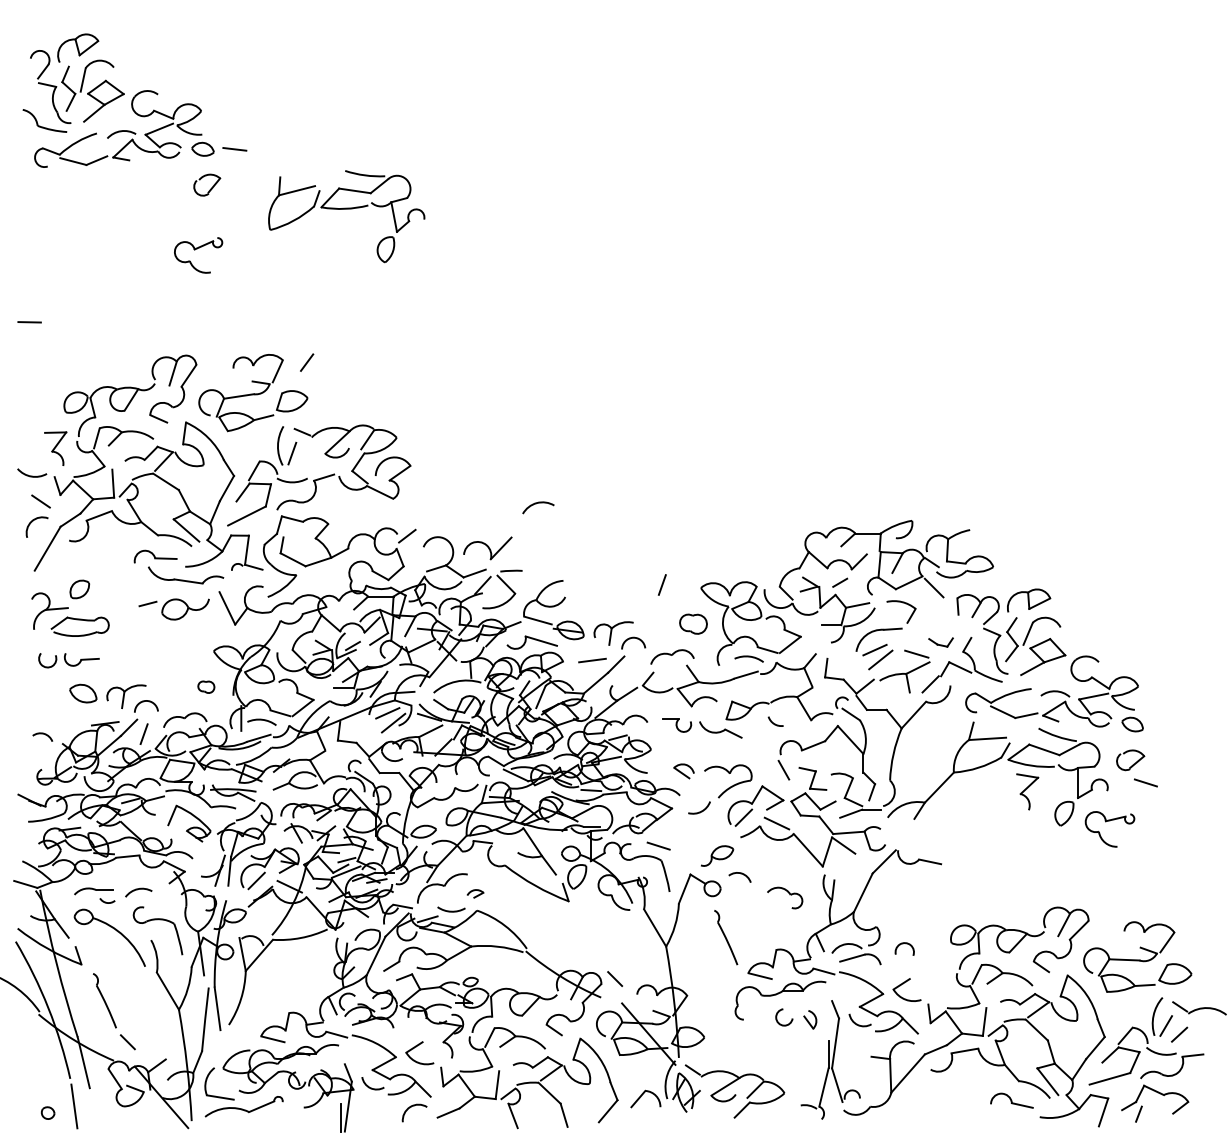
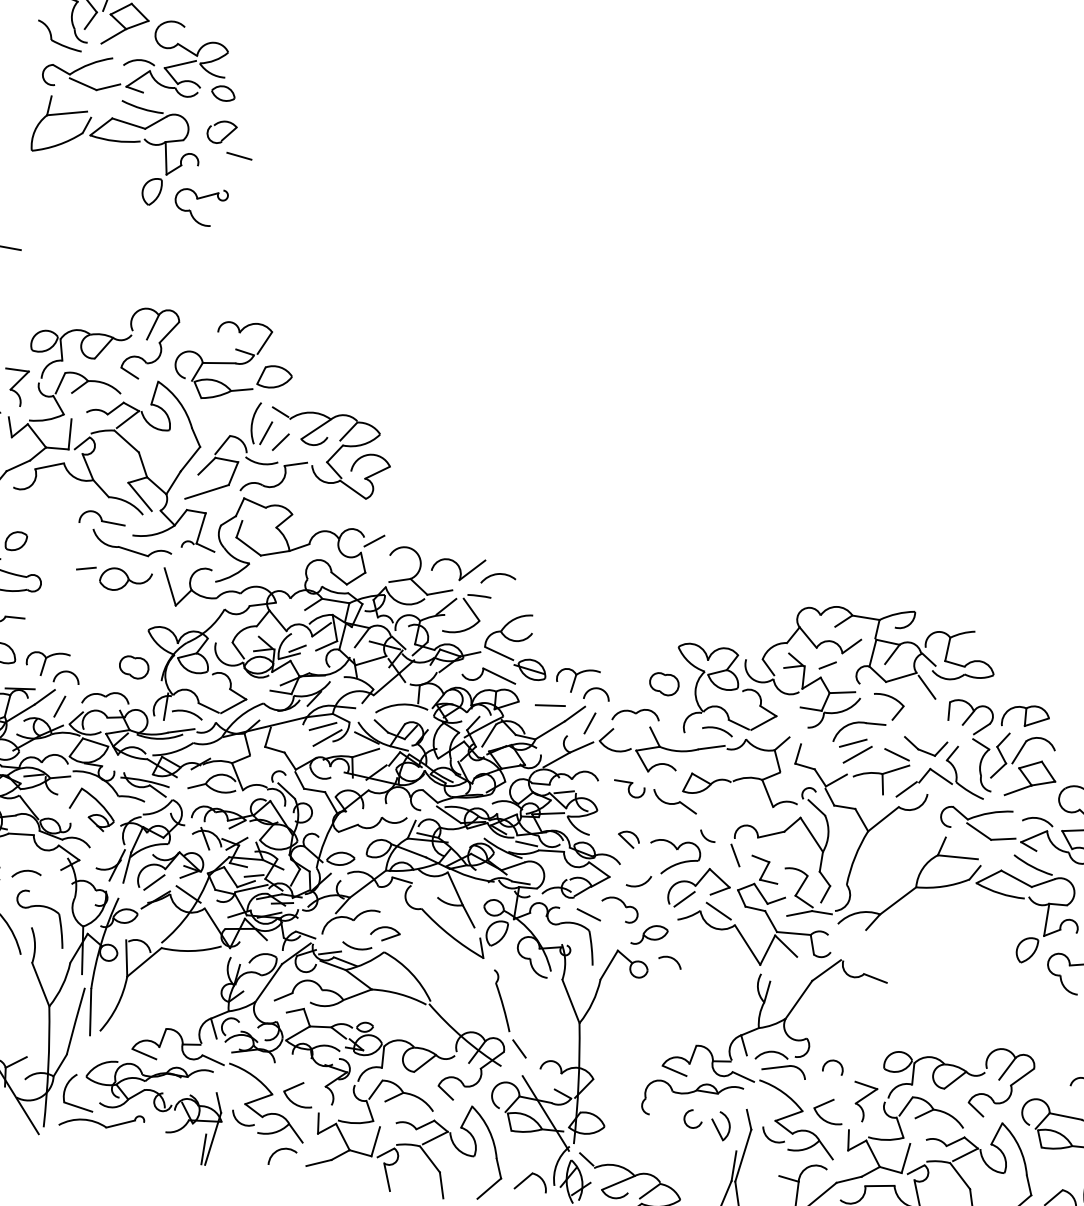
line: (234, 149) -> (239, 156), moved
part: (346, 209) -> (116, 142), moved
line: (307, 362) -> (281, 442), moved
arc: (536, 504) -> (497, 575), moved
line: (661, 584) -> (589, 722), moved
part: (940, 642) -> (924, 746), size x1.67
part: (206, 686) -> (134, 666), size x1.67
arc: (775, 723) -> (707, 838), moved
part: (1027, 791) -> (863, 1101), moved
part: (475, 893) -> (385, 933), size x1.67
part: (785, 897) -> (620, 909), moved
part: (726, 937) -> (502, 1000), moved
part: (809, 1019) -> (719, 1125), size x1.43

